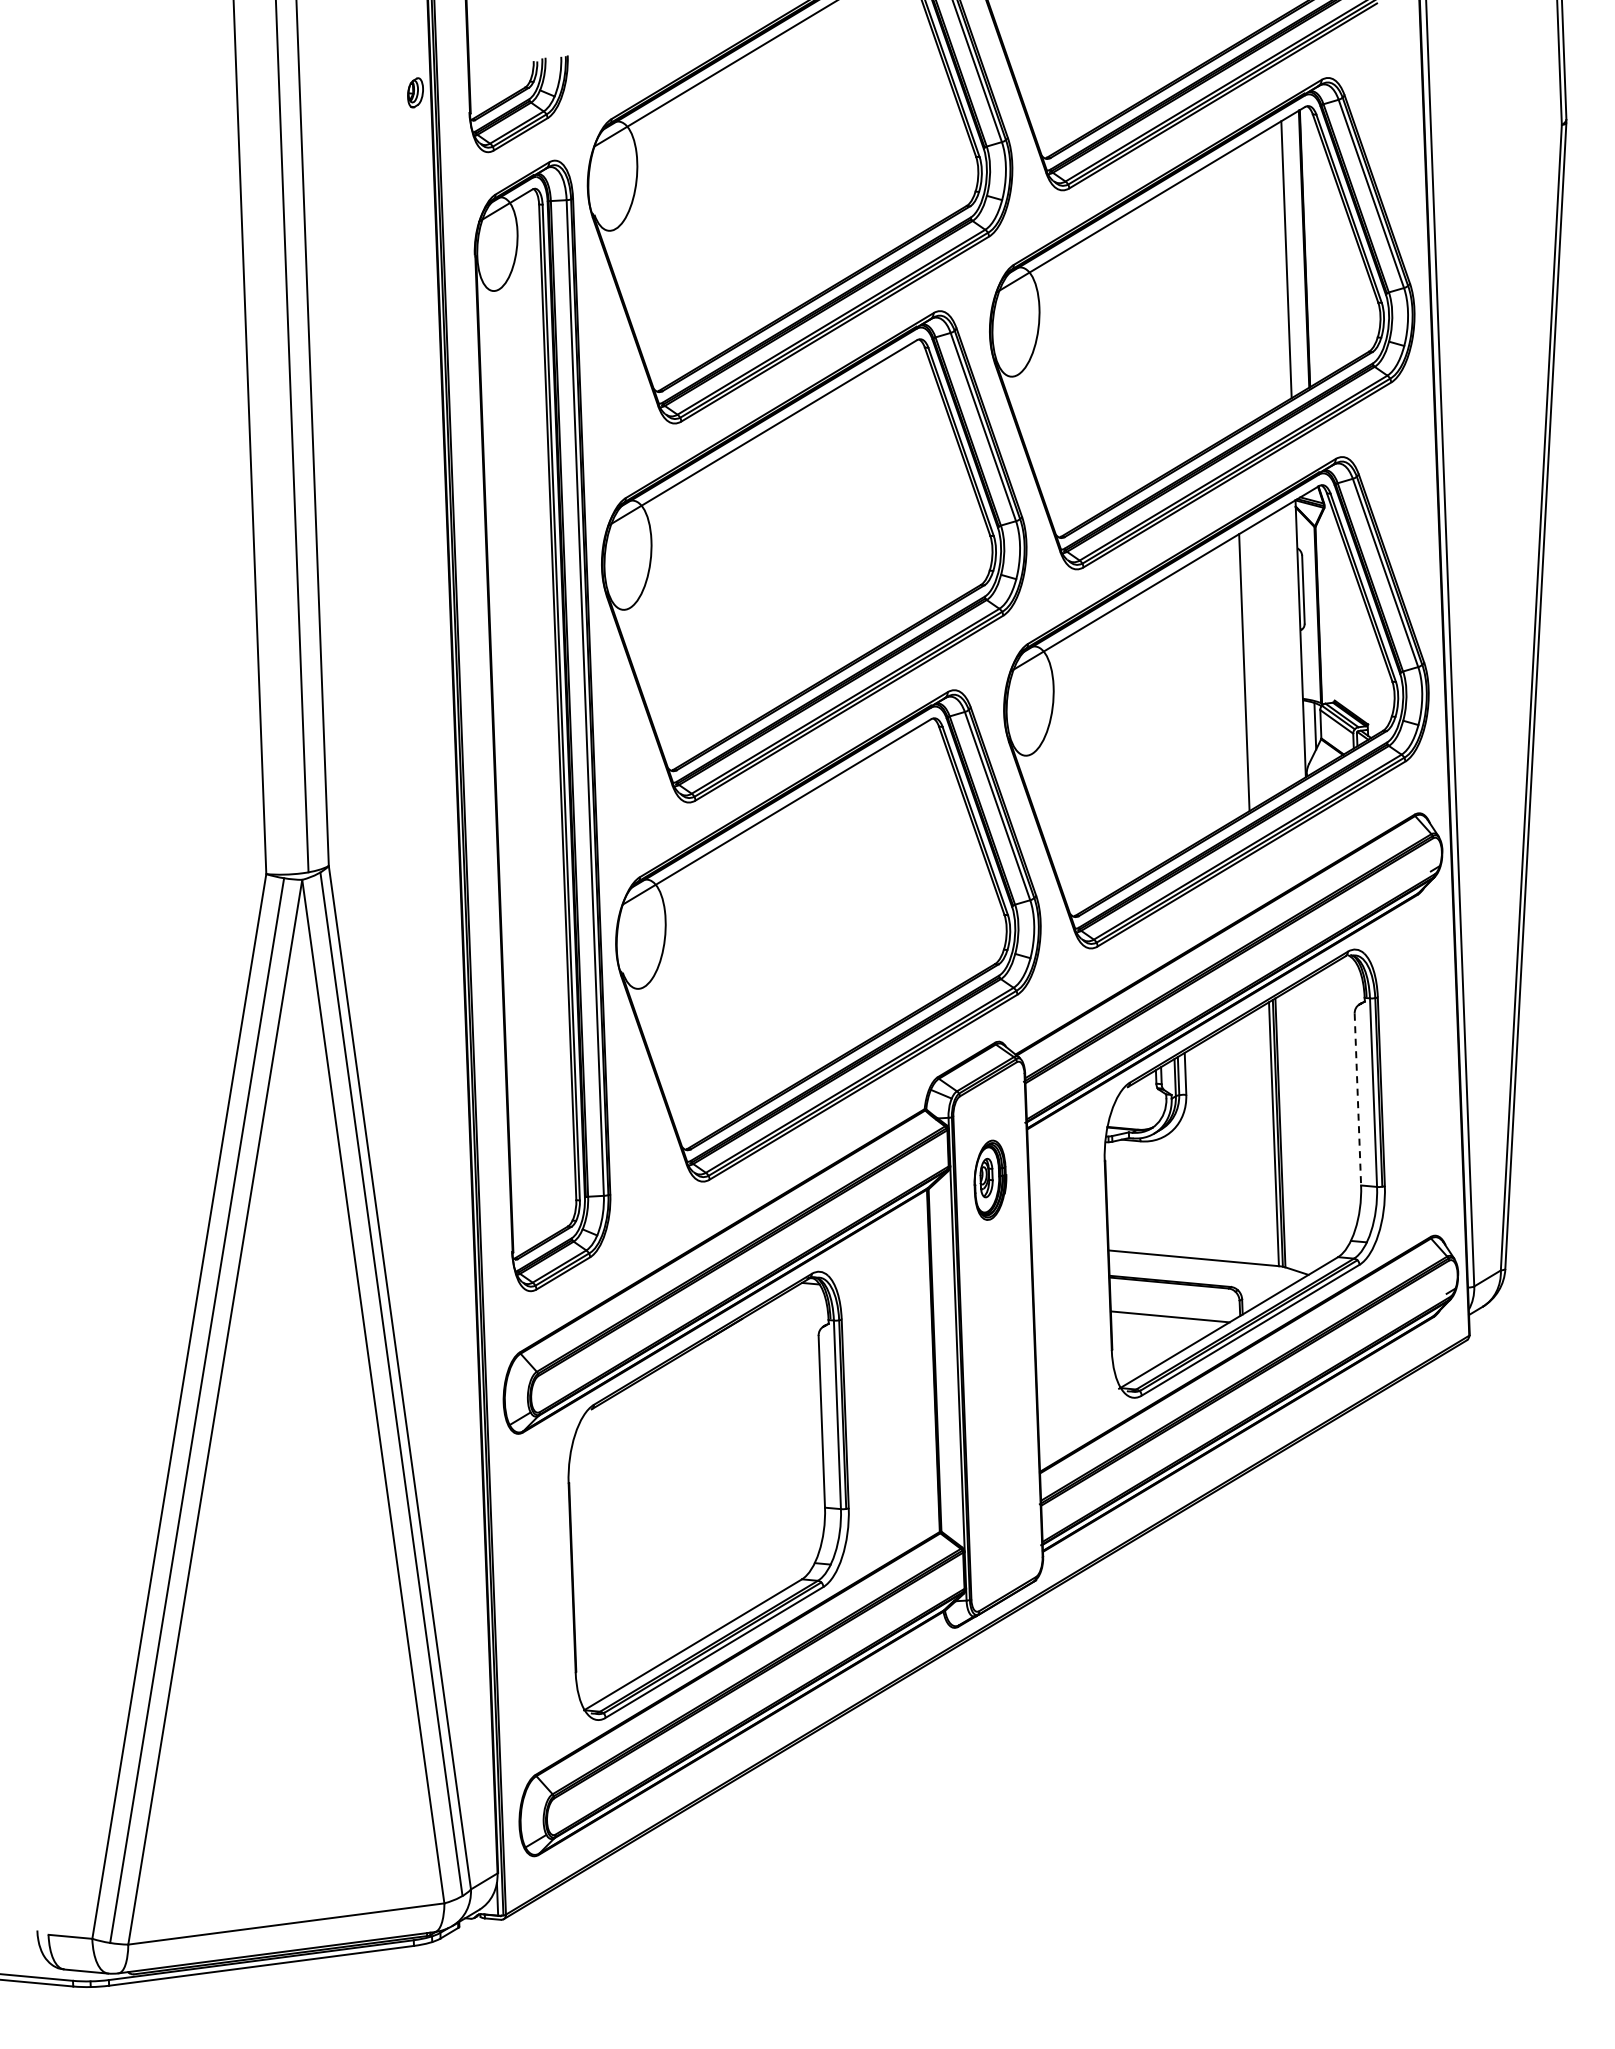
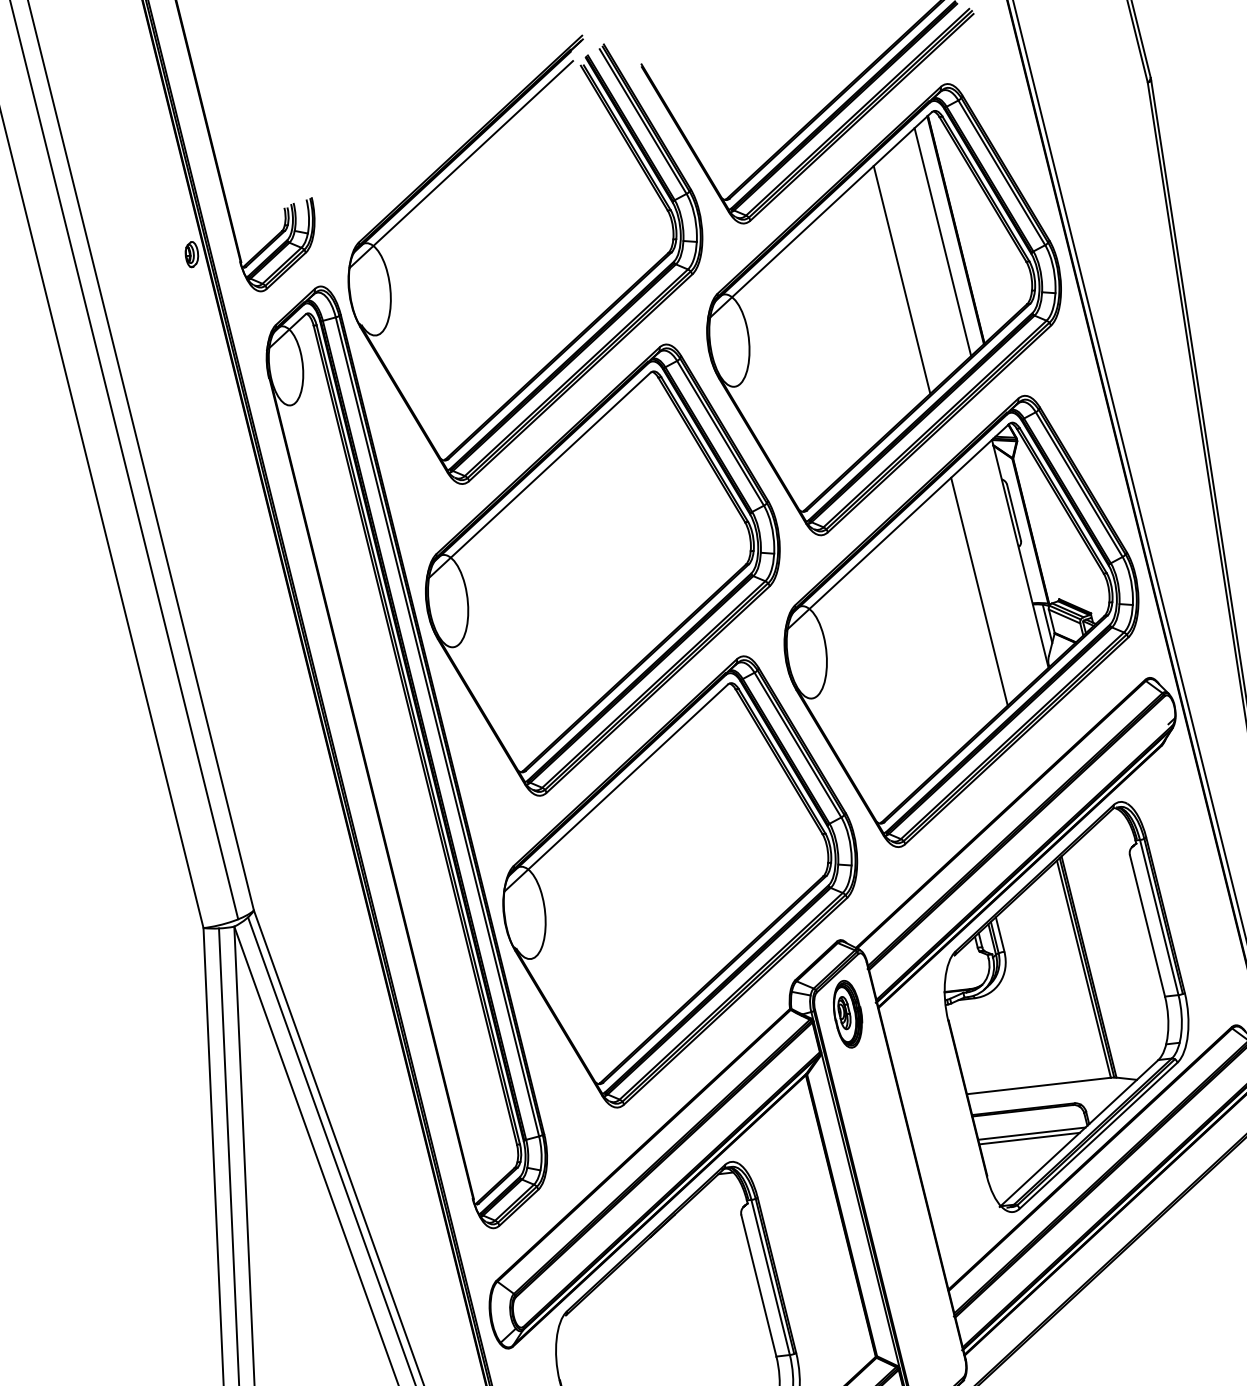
line: (1229, 293) -> (901, 279), added
line: (1357, 1099) -> (1147, 925), dashed -> solid
part: (990, 1179) -> (847, 1013), moved
line: (1173, 1311) -> (1031, 1133), added

